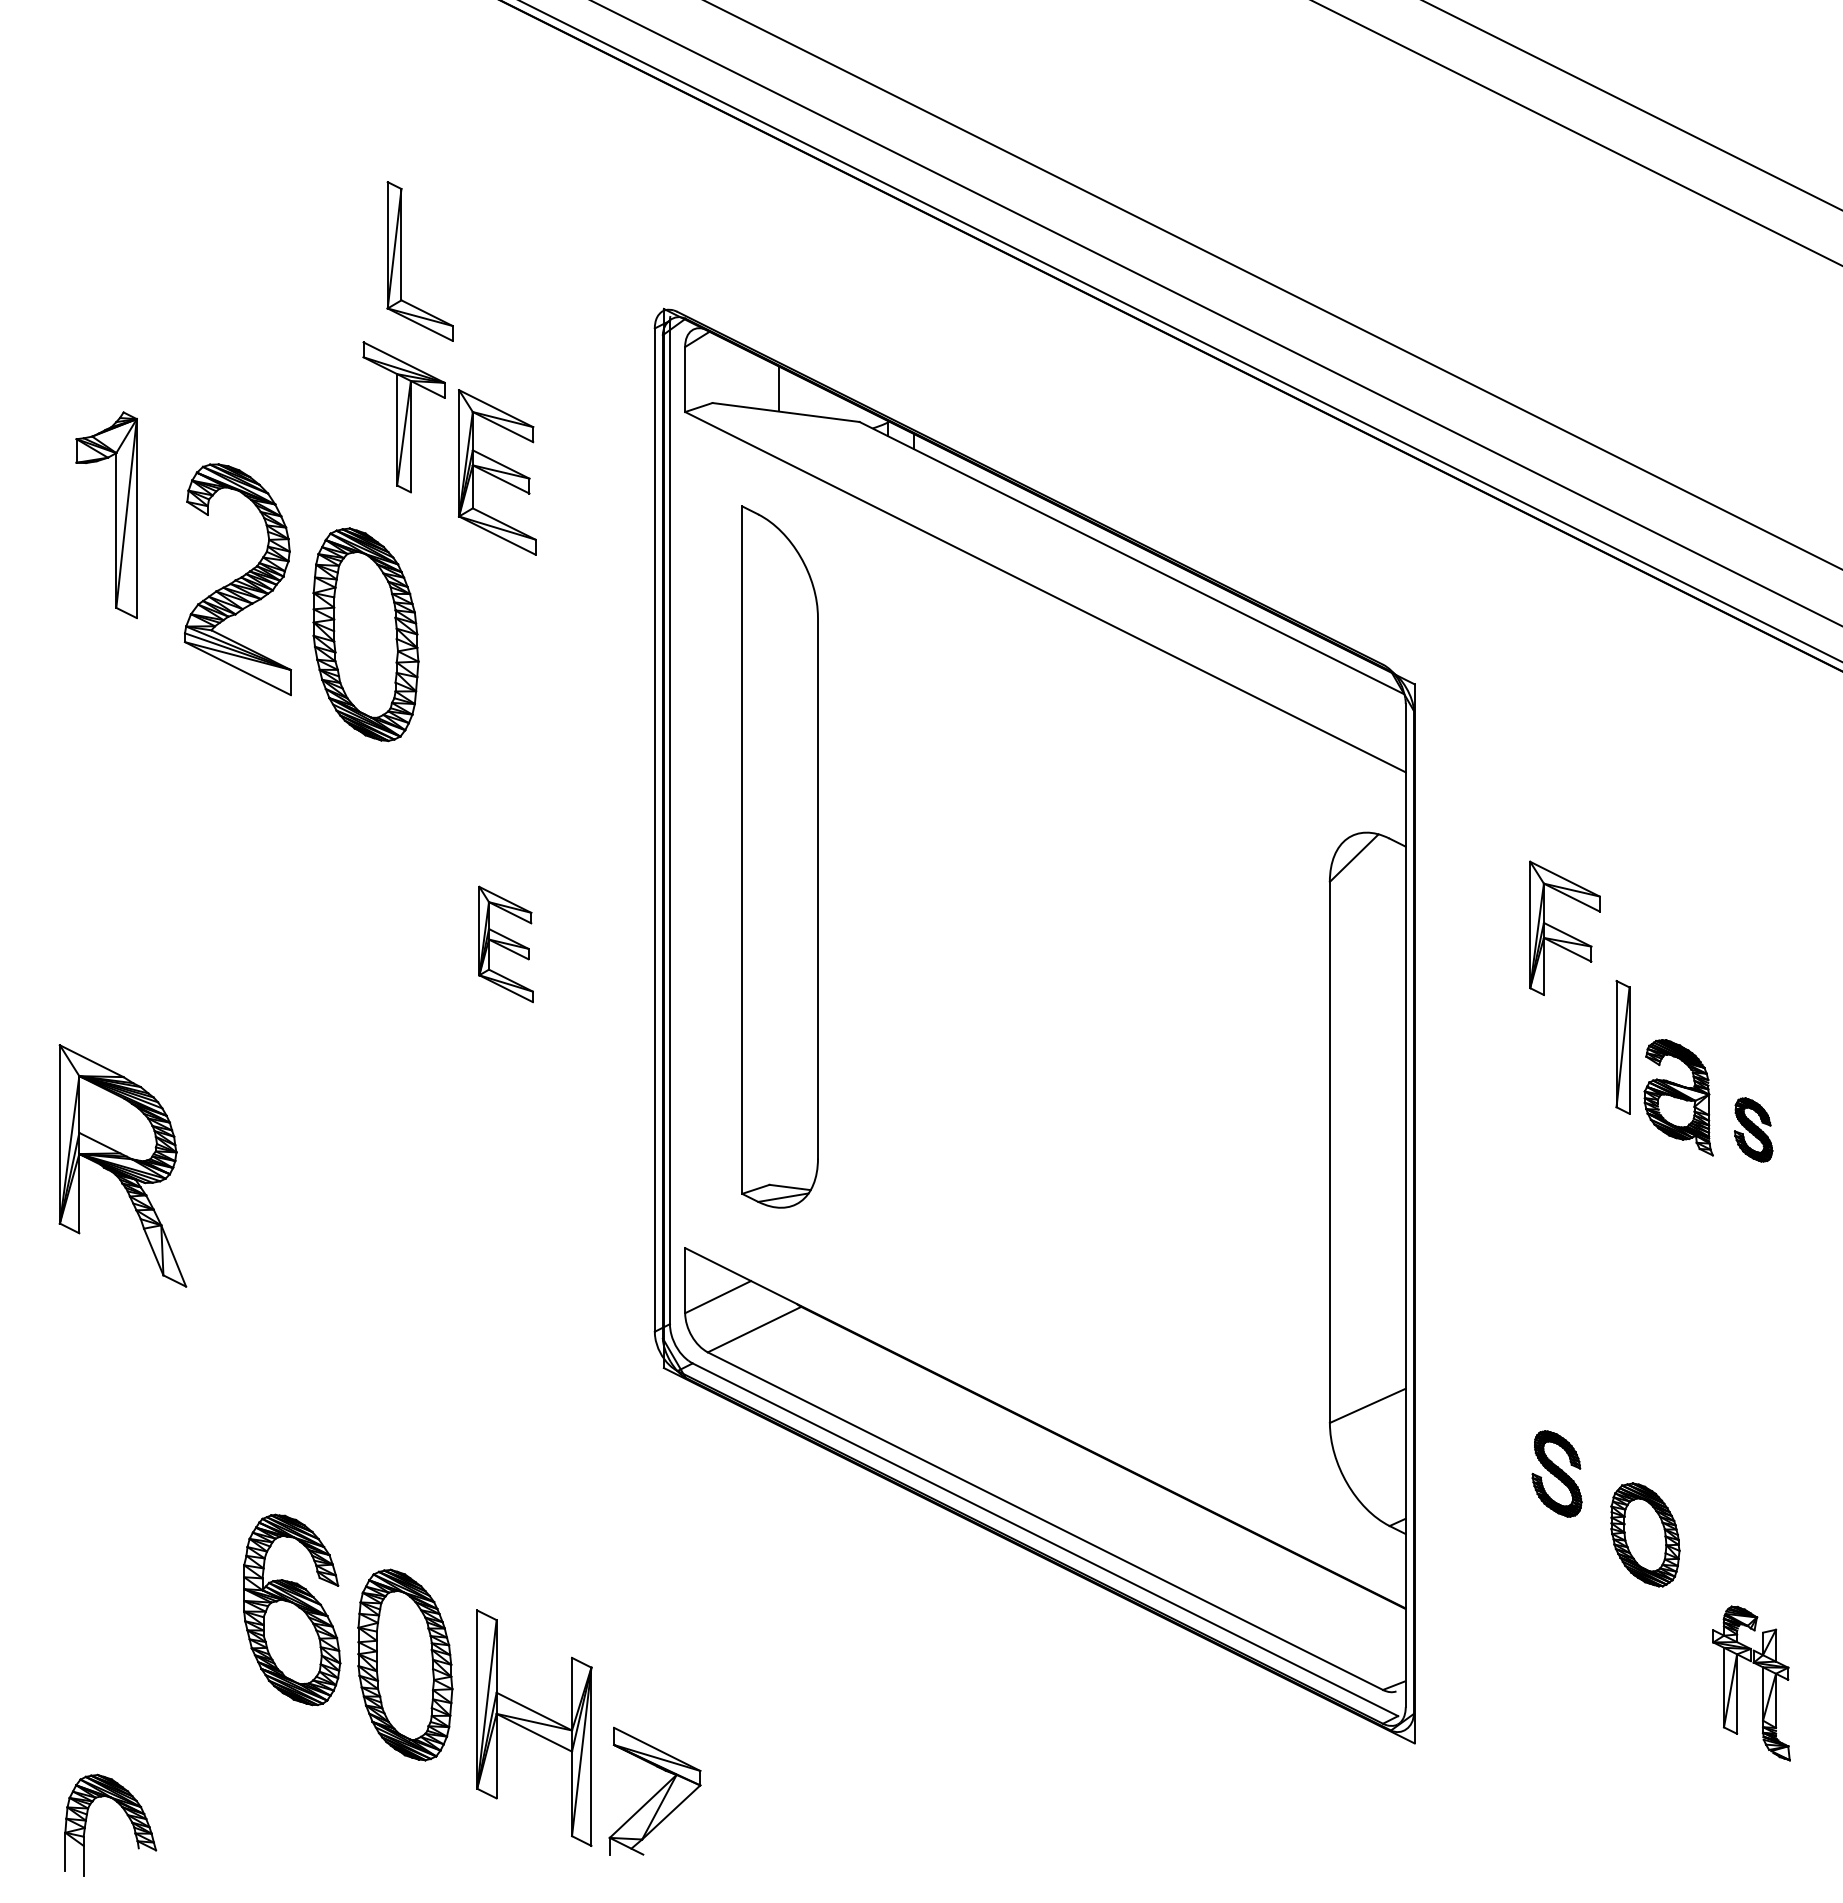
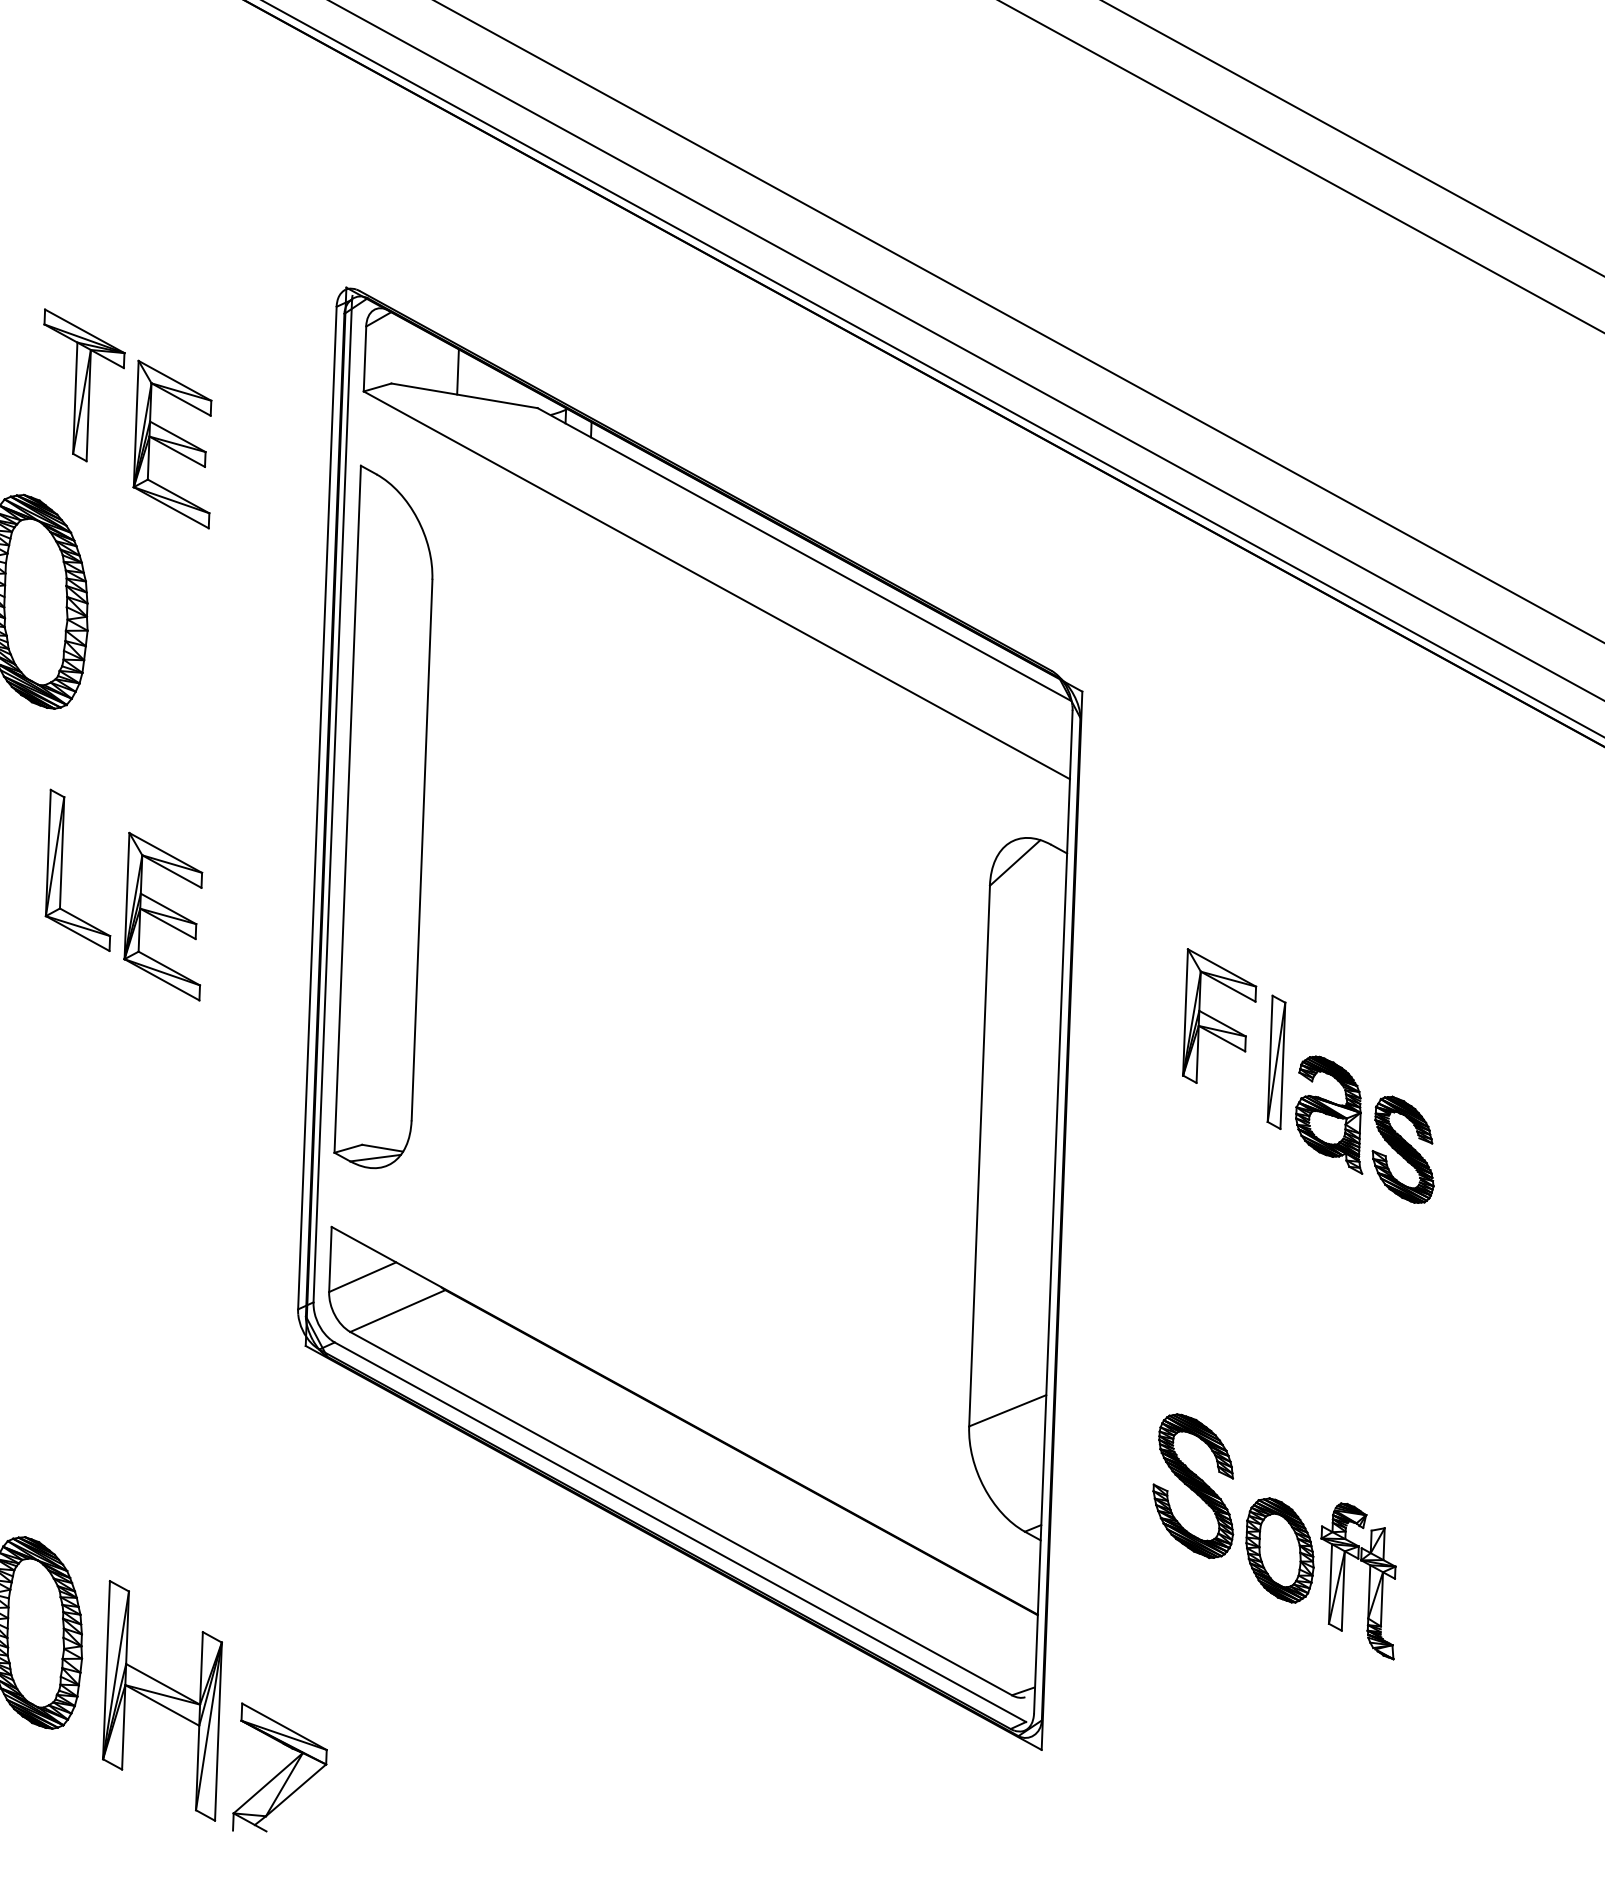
part: (401, 261) -> (61, 869), moved
part: (779, 856) -> (384, 817), moved
part: (1564, 927) -> (1219, 1016), moved
part: (505, 944) -> (163, 916), size x1.43
part: (1753, 1129) -> (1403, 1149), size x1.67
part: (1556, 1473) -> (1193, 1485), size x1.67
part: (1762, 1683) -> (1369, 1581), moved

